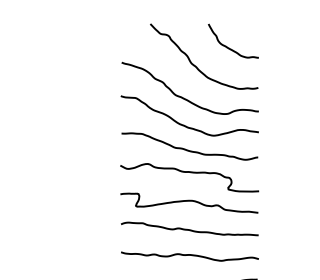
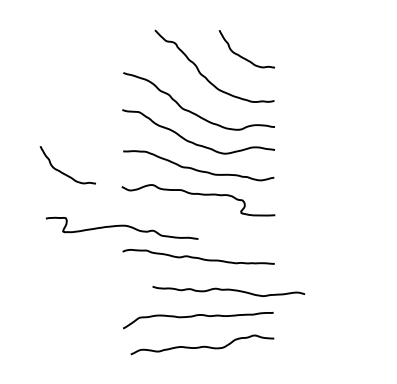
curve: (67, 152) -> (63, 172), added
curve: (188, 201) -> (121, 226), moved
curve: (189, 255) -> (228, 290), moved

